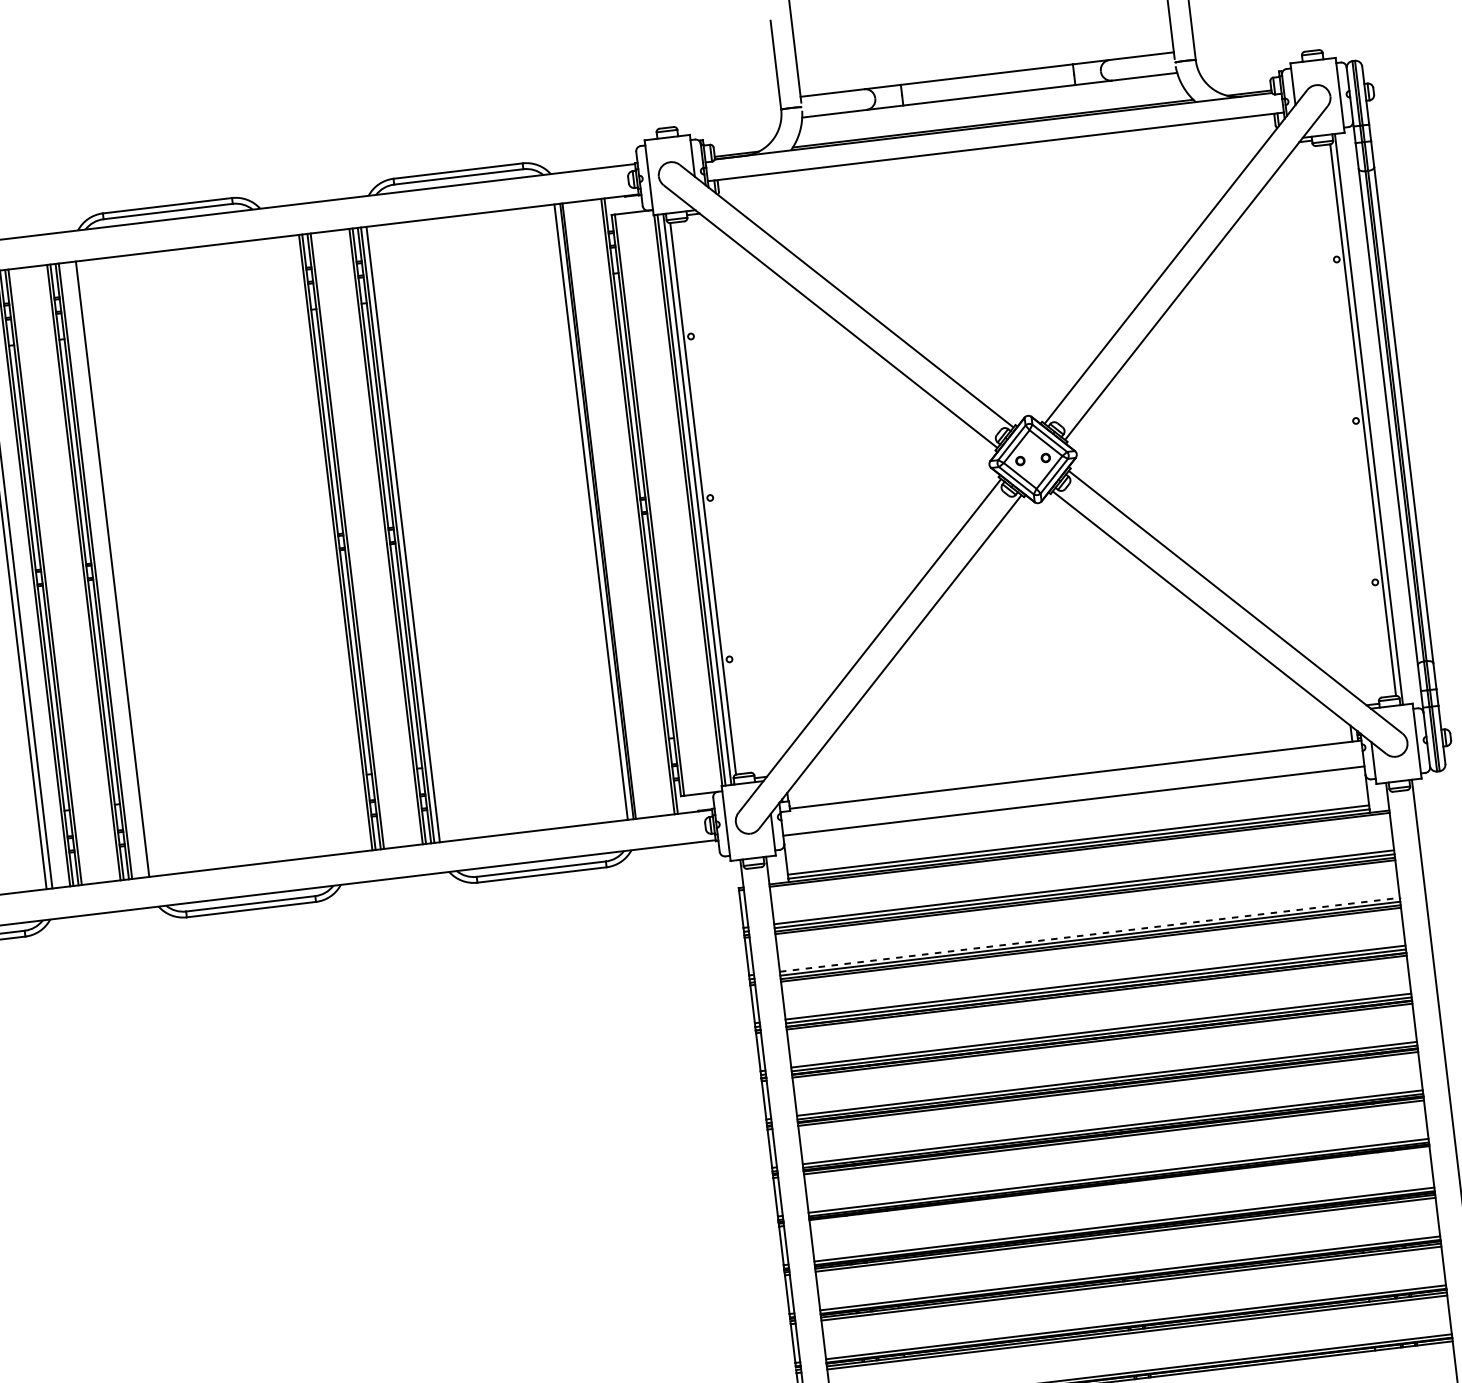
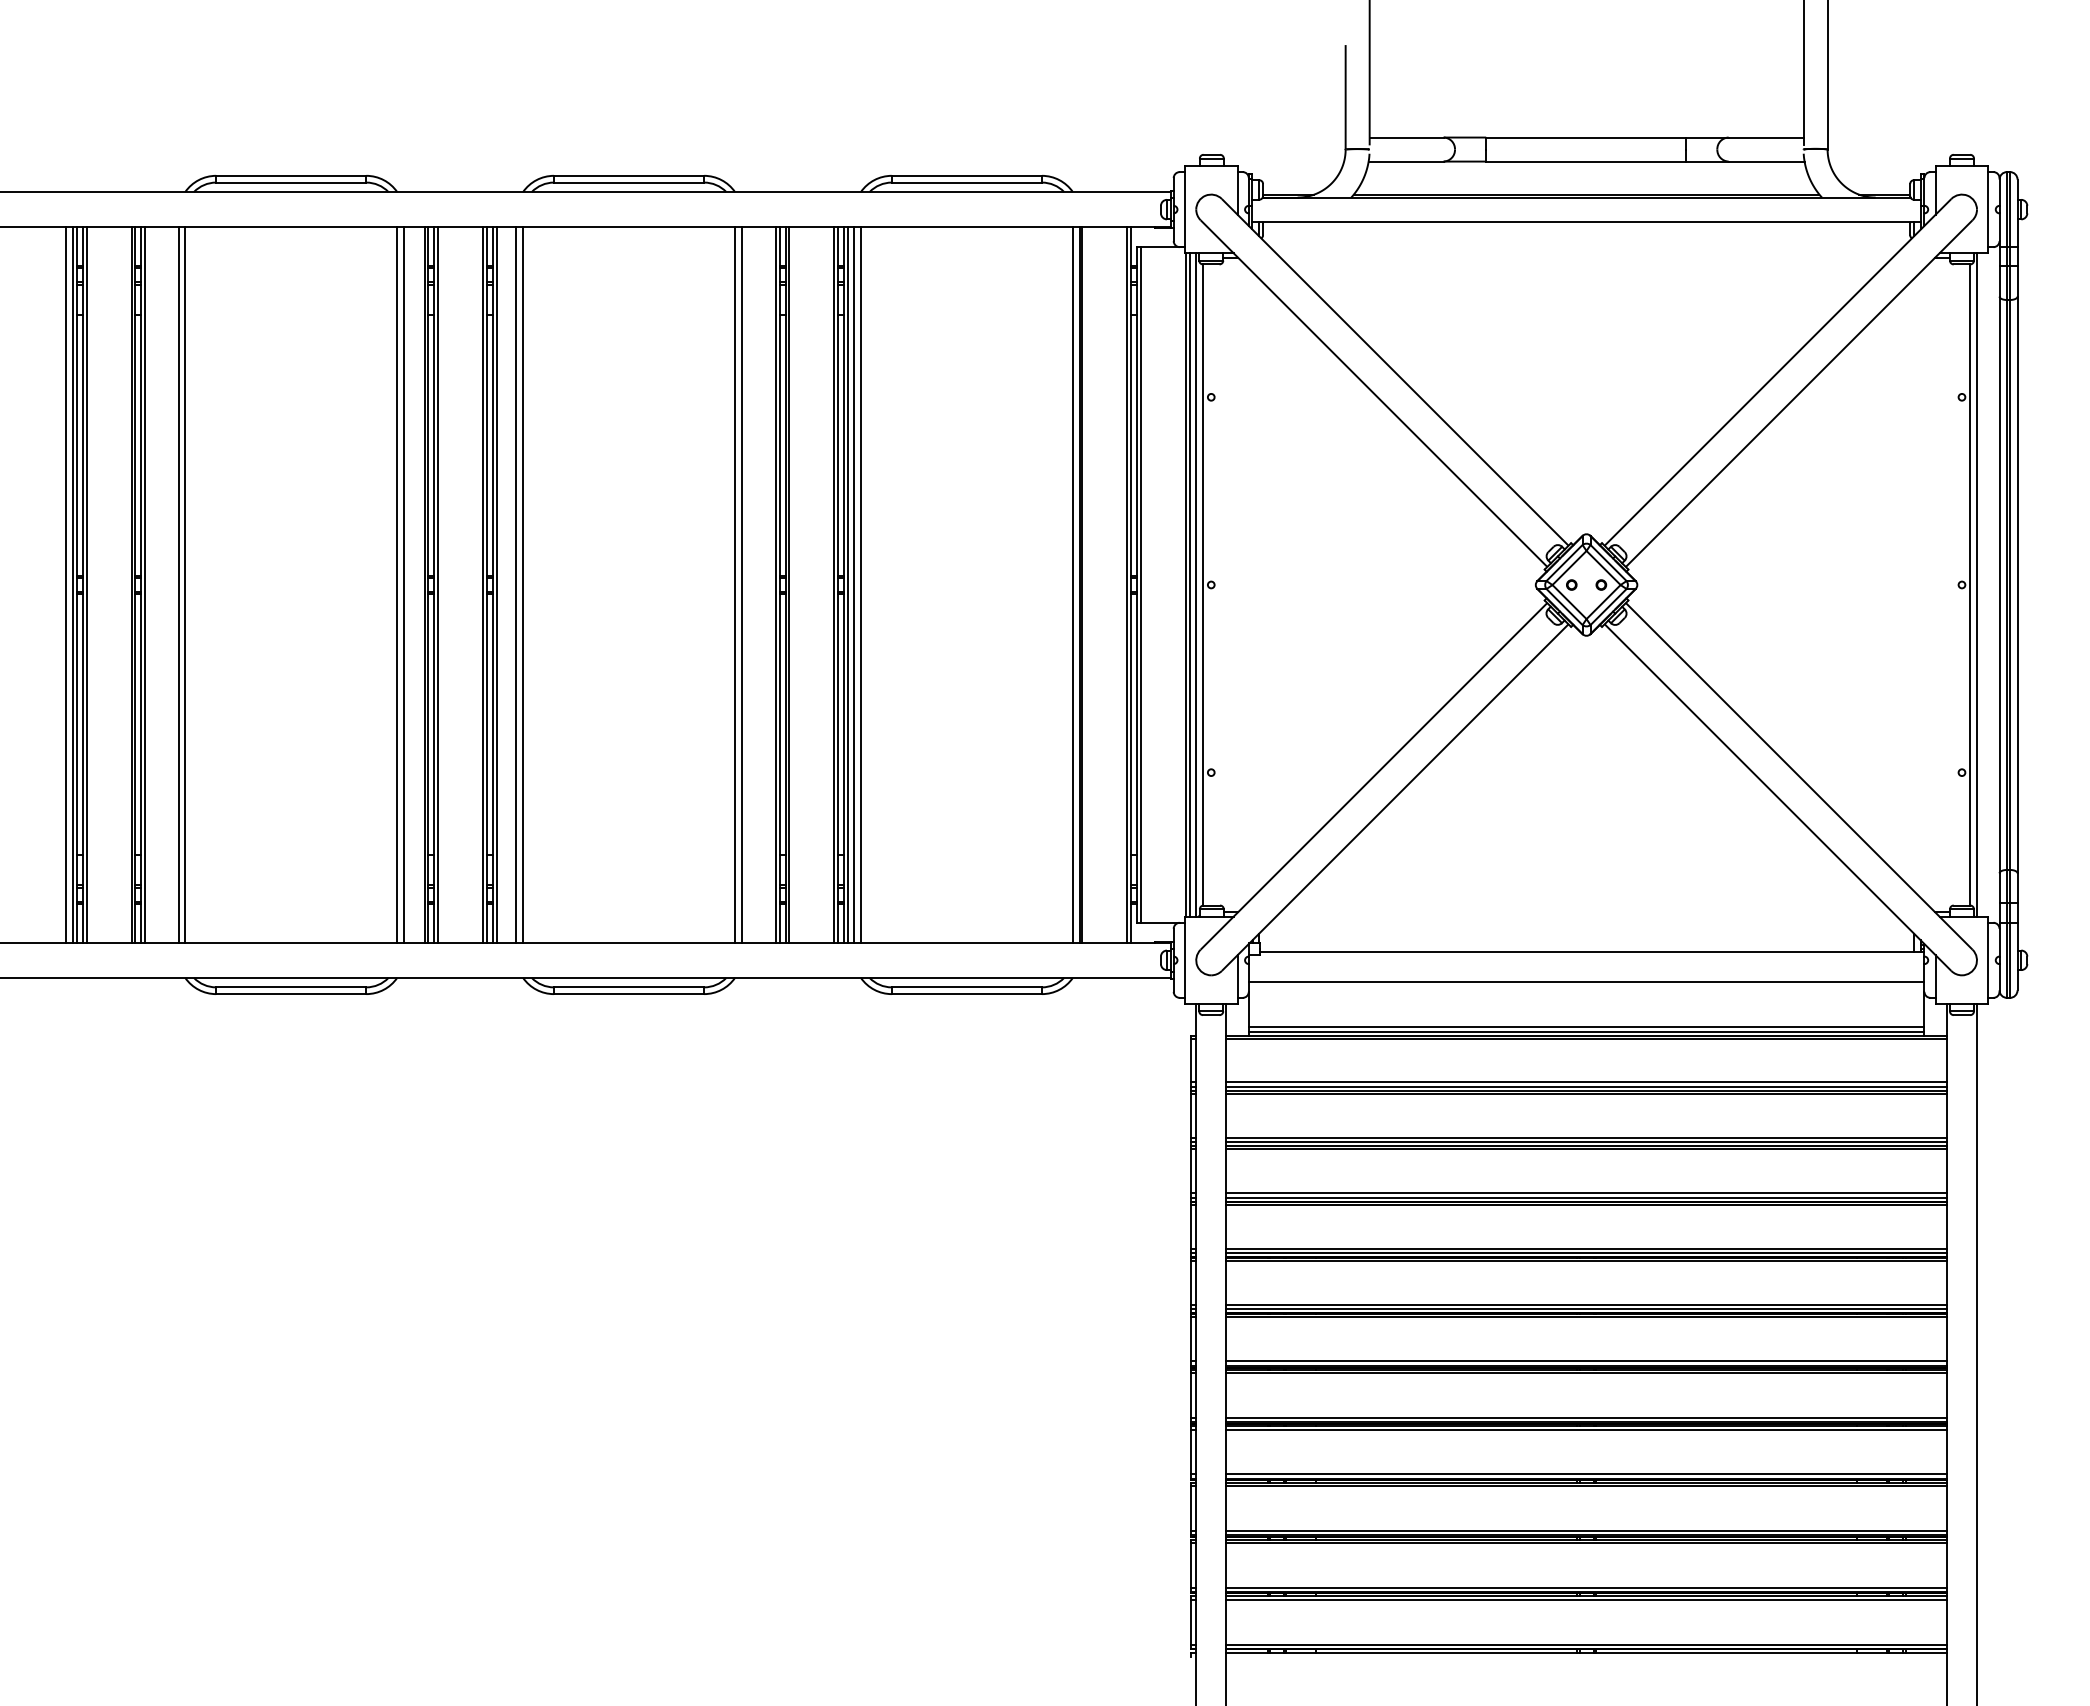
line: (409, 533) -> (861, 584), added
line: (306, 545) -> (741, 584), added
line: (300, 546) -> (734, 584), added
line: (118, 568) -> (523, 584), added
line: (1090, 934) -> (1587, 1137), dashed -> solid
line: (1119, 1185) -> (1586, 1429), added

